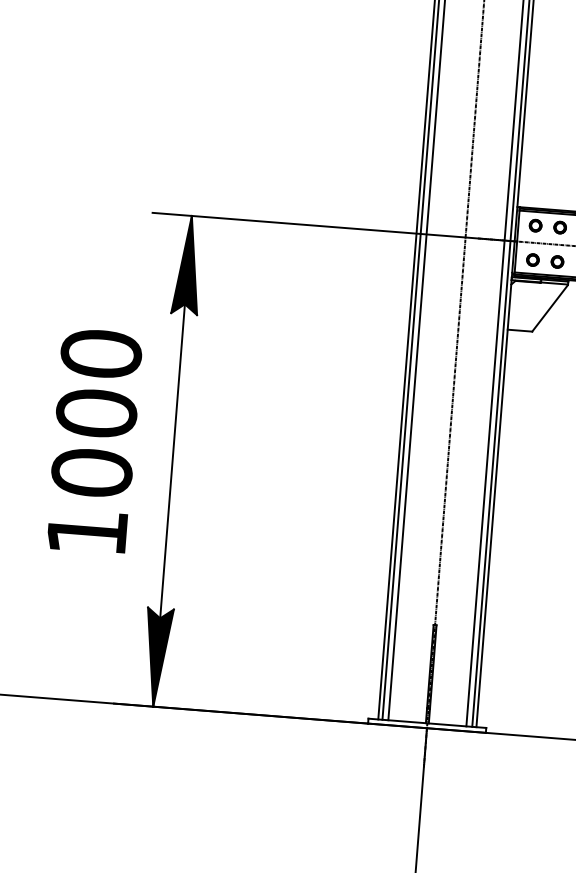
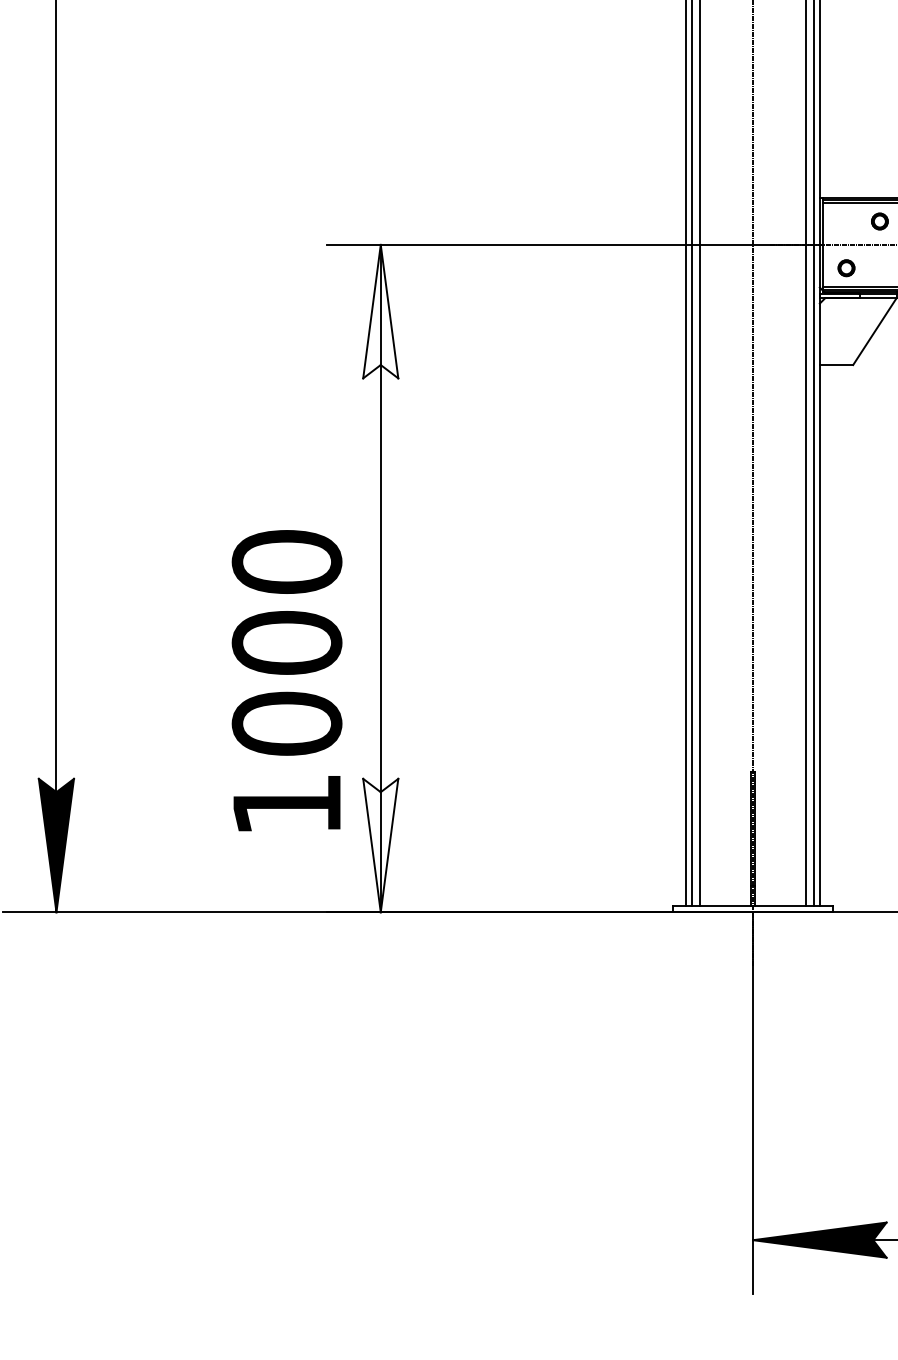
circle: (535, 225) -> (846, 221), removed
part: (557, 262) -> (879, 268), removed
fill: (187, 264) -> (380, 311), removed
text: (94, 441) -> (286, 680), moved
fill: (156, 657) -> (380, 845), removed

